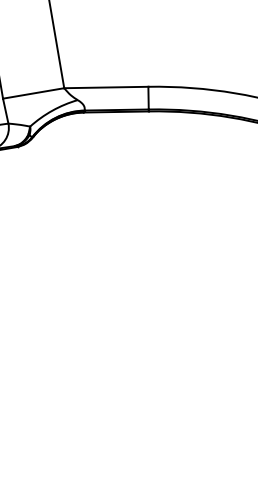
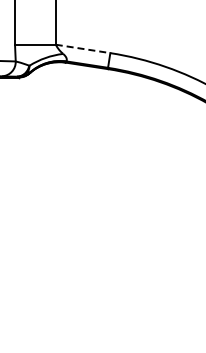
line: (106, 86) -> (83, 48), solid -> dashed

